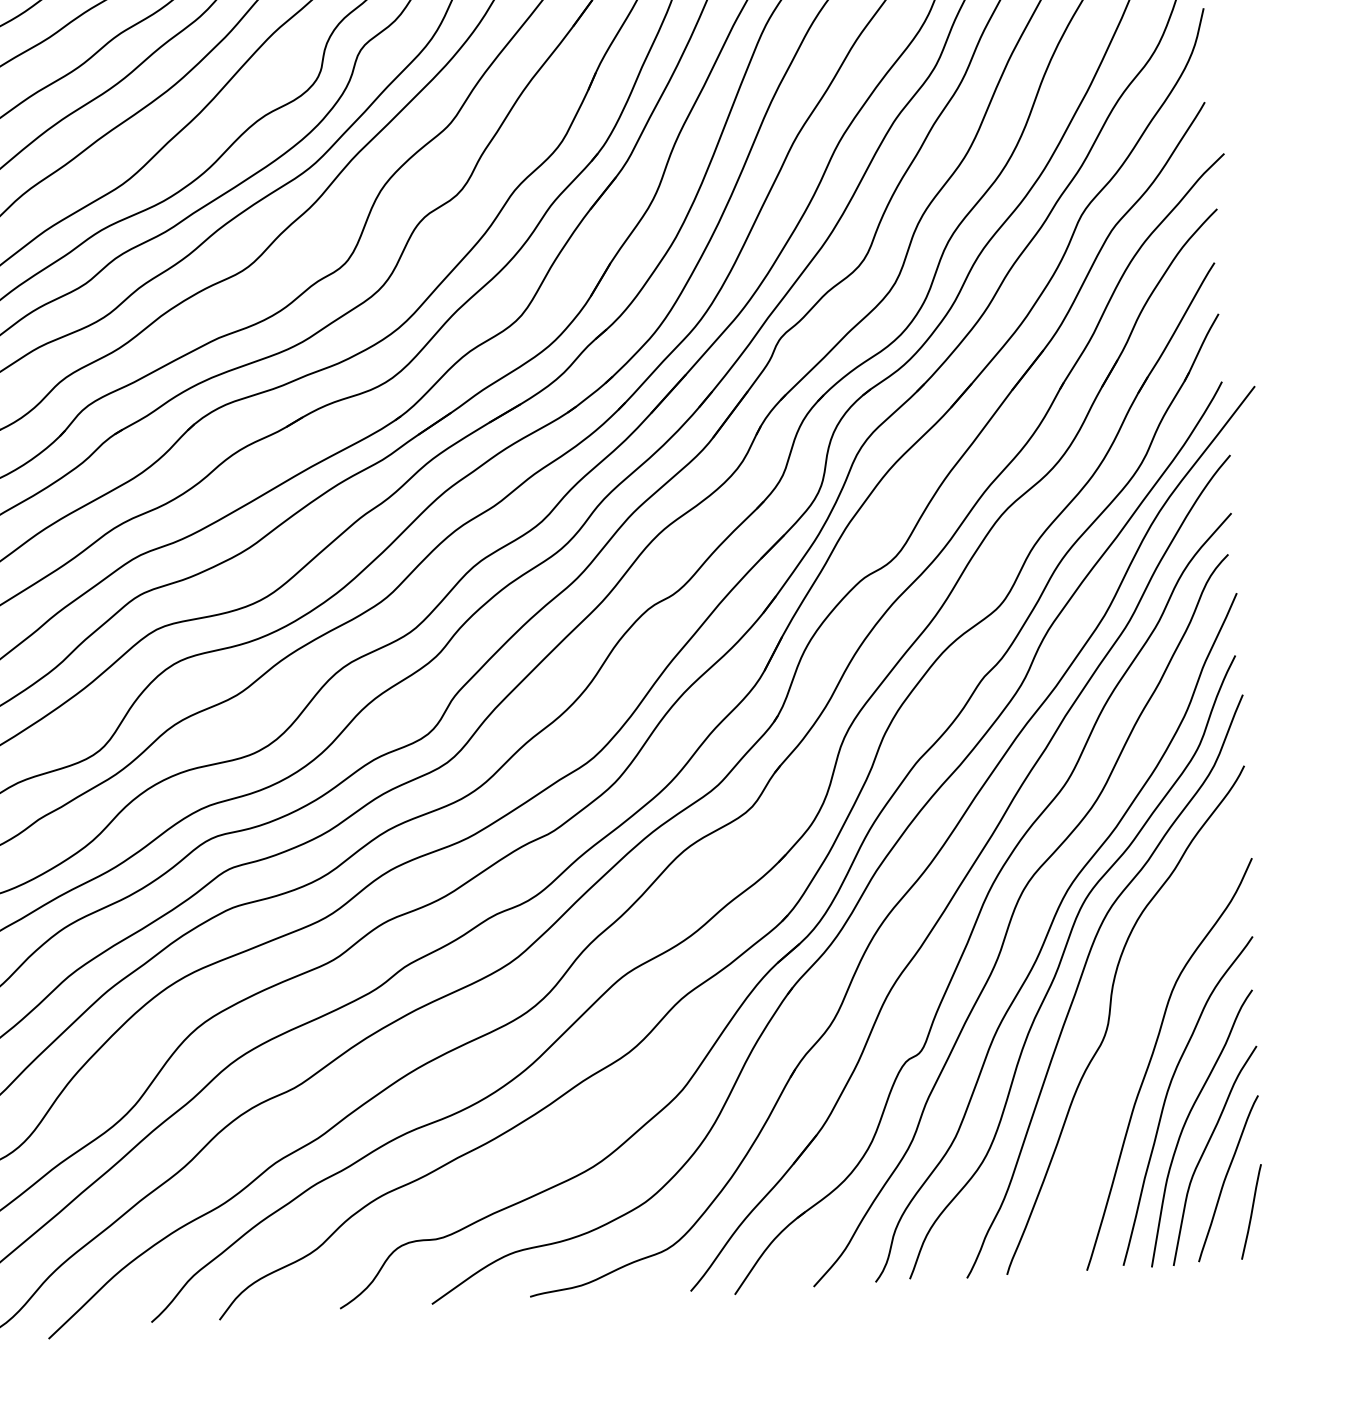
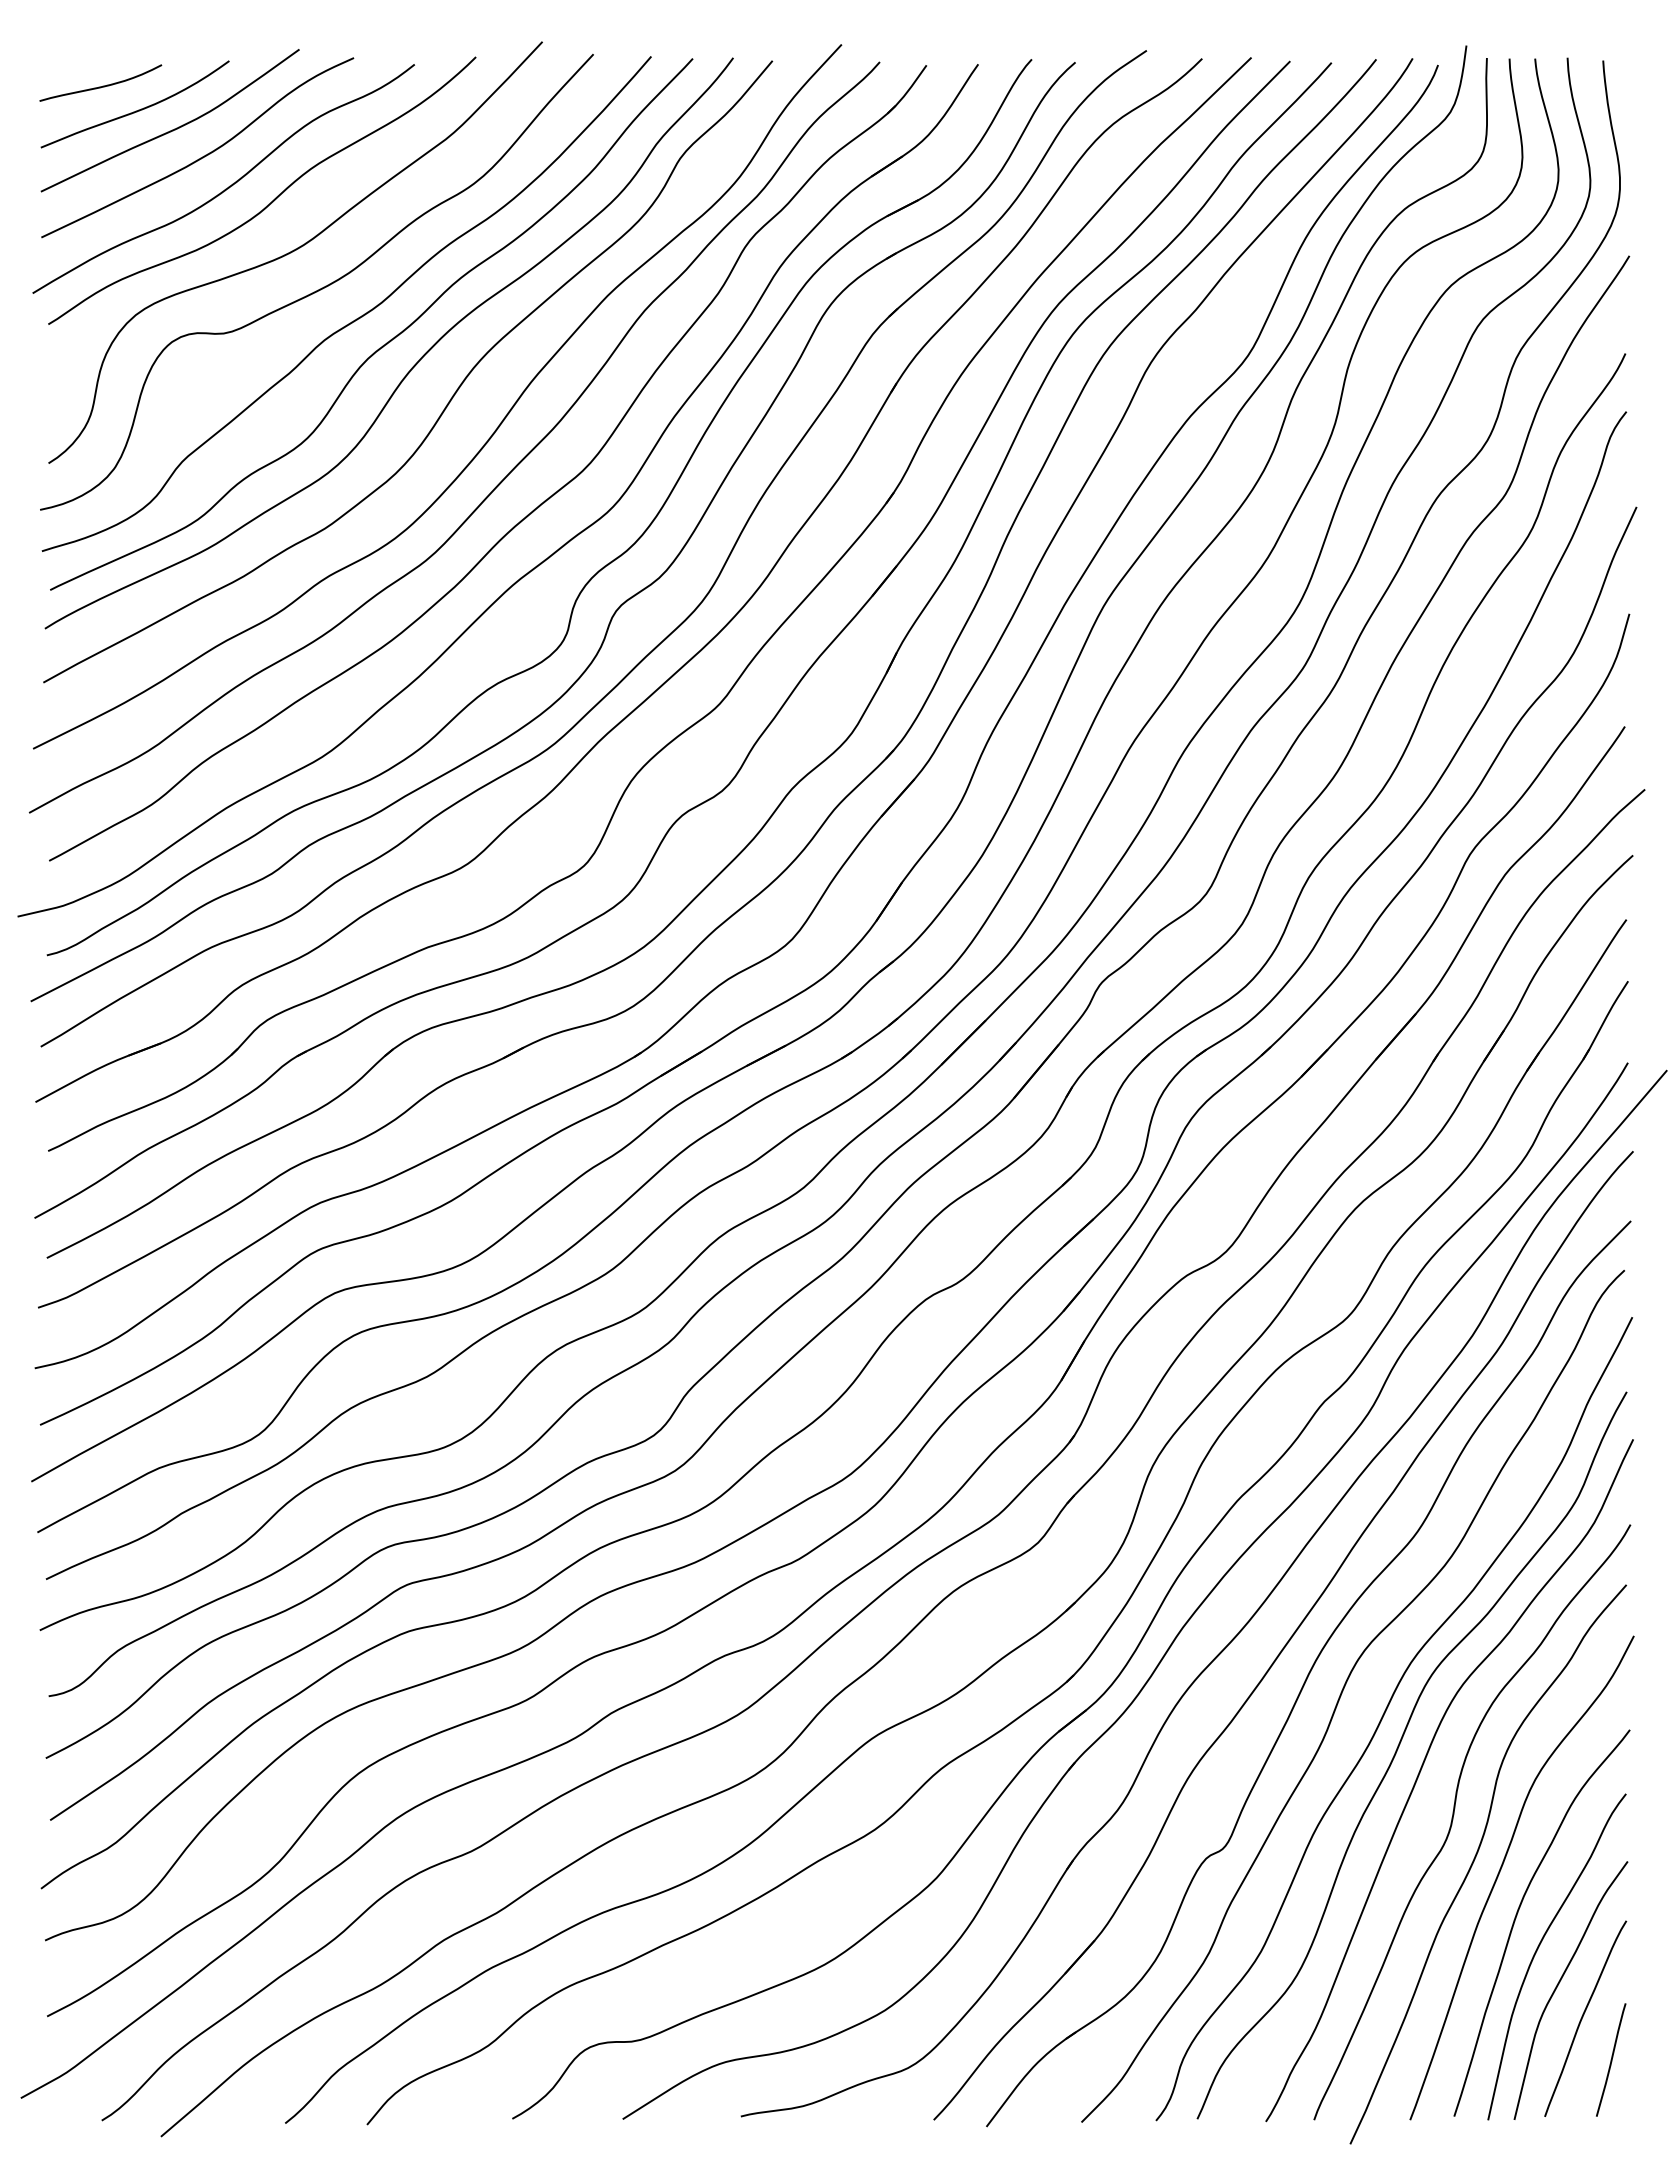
curve: (1129, 1051) -> (1475, 1859), added

